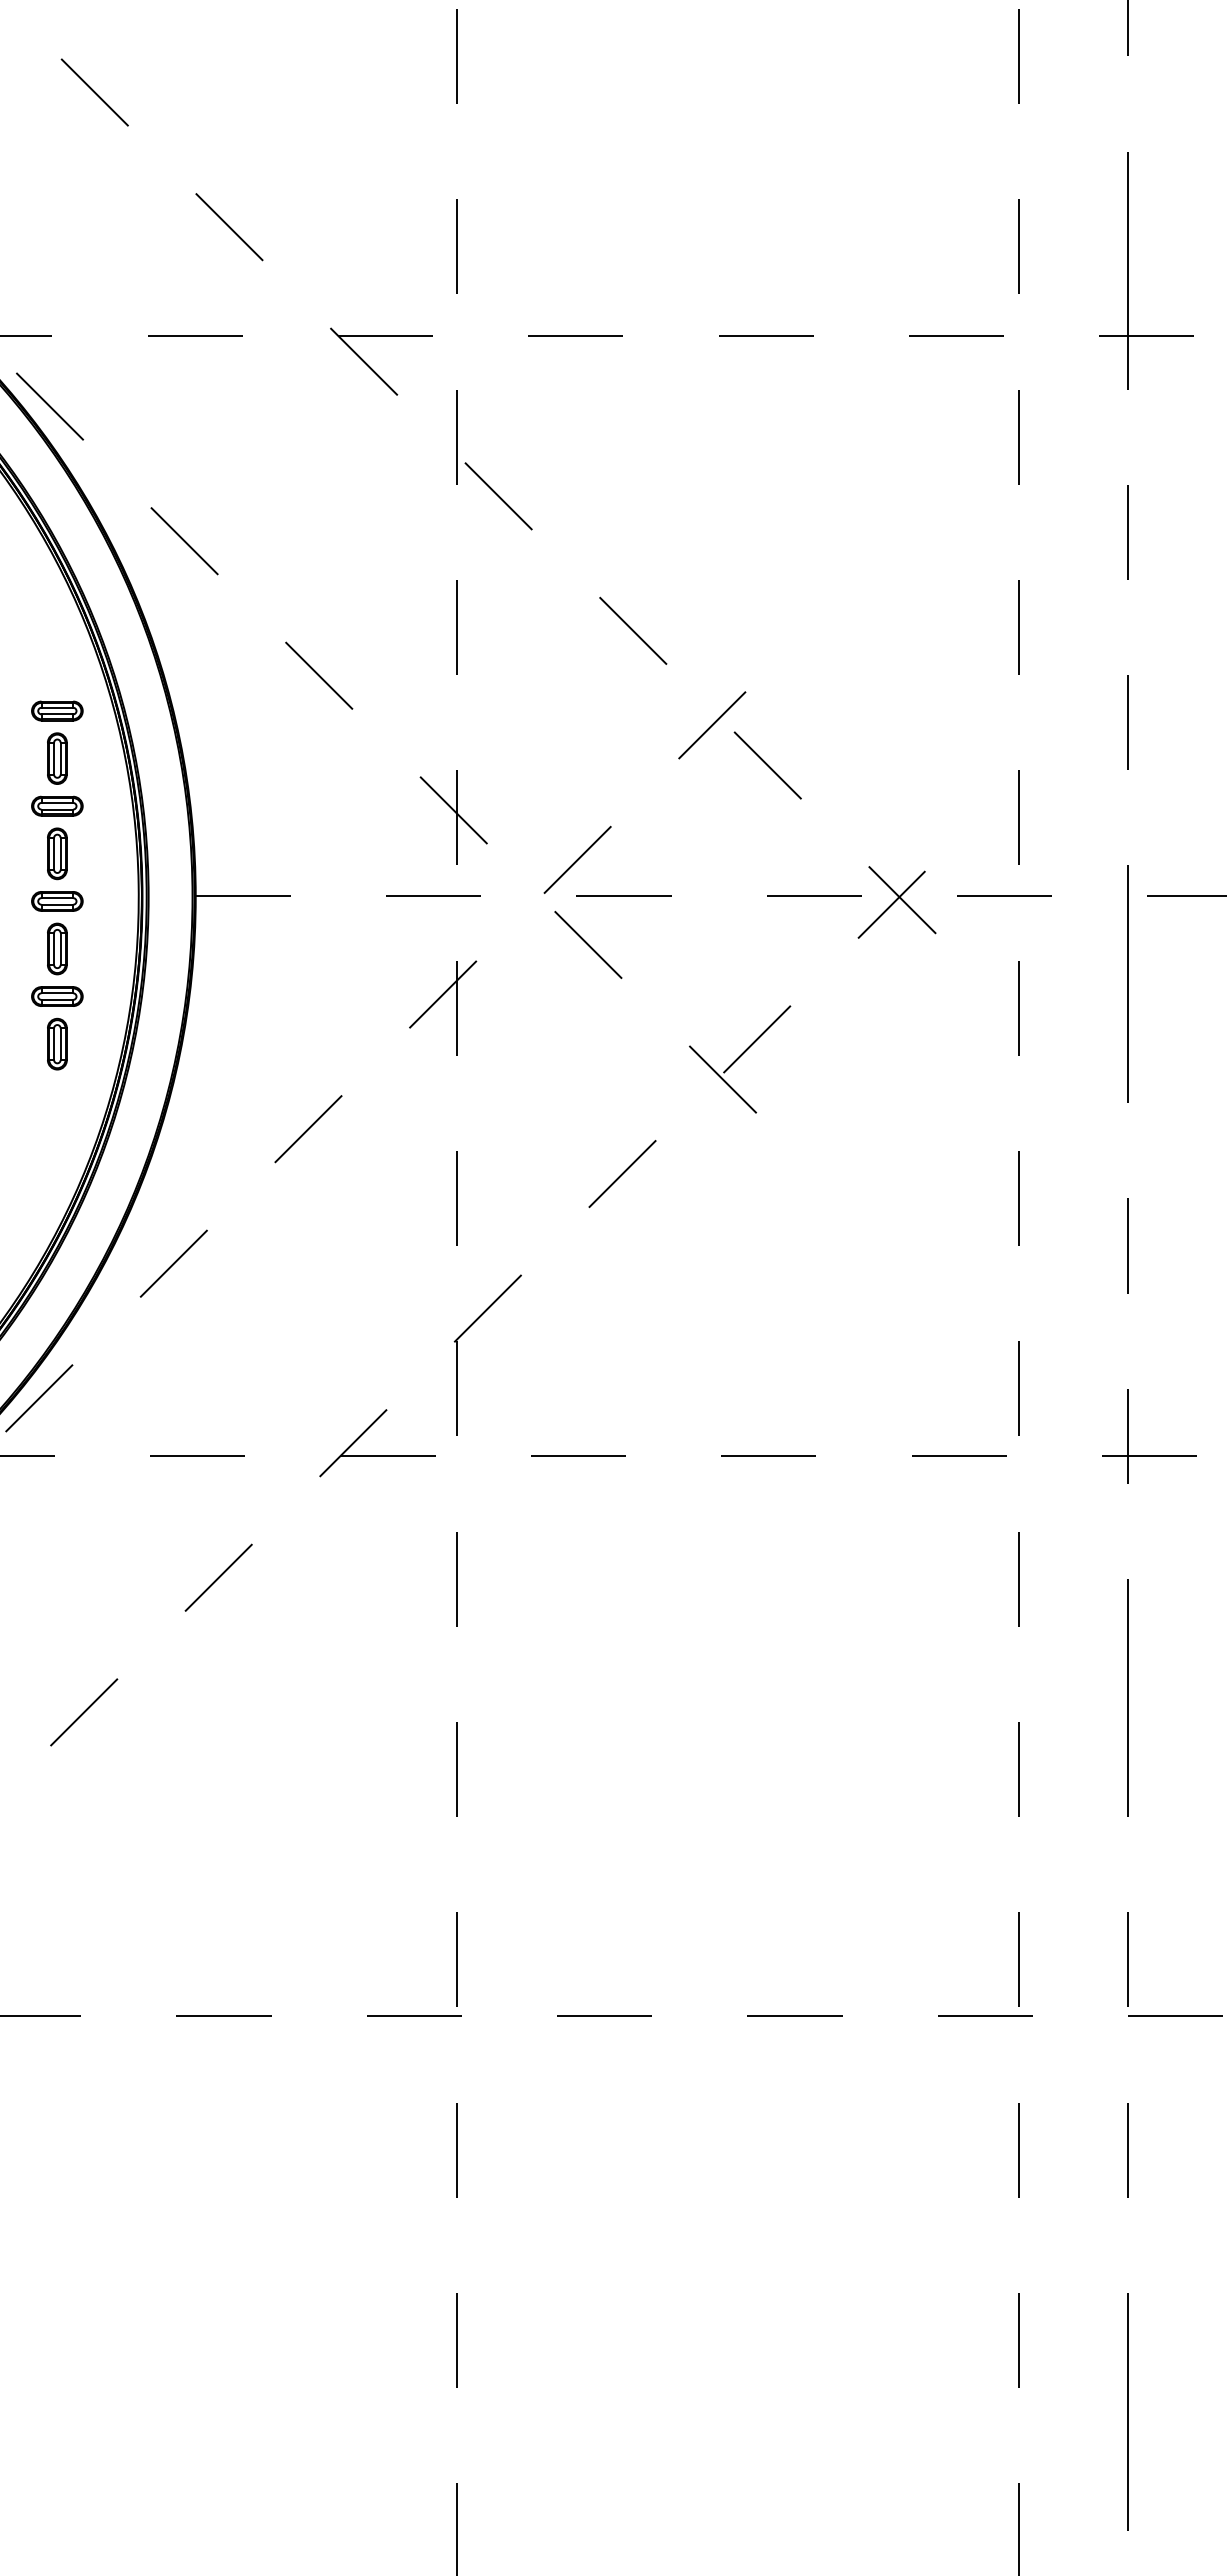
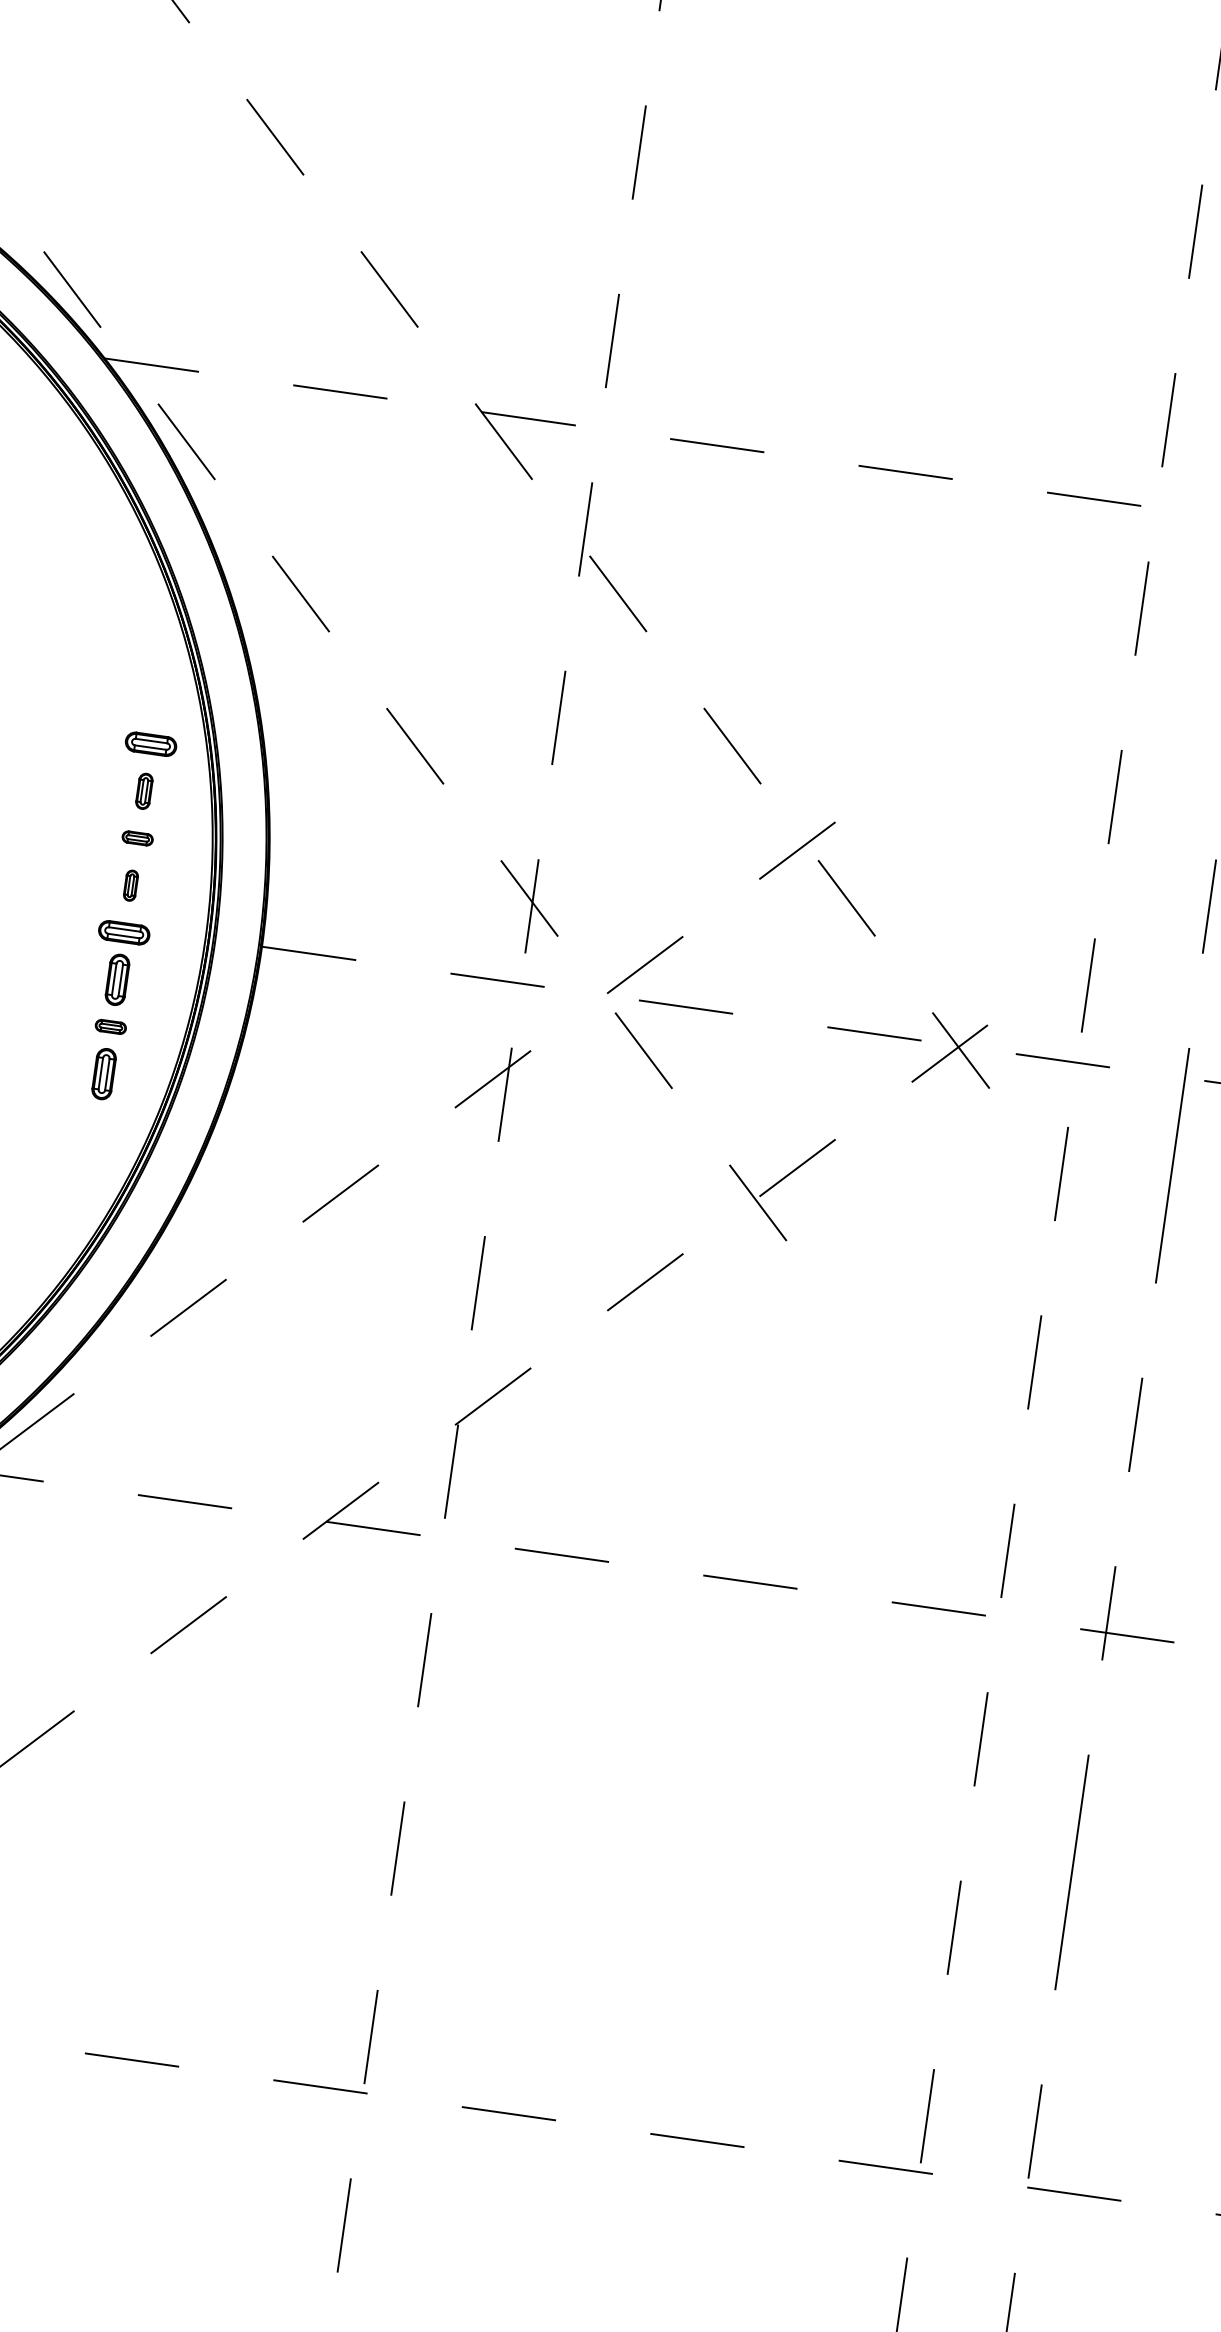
part: (57, 758) -> (144, 791), size x0.7
part: (57, 805) -> (137, 837), size x0.6
part: (57, 853) -> (131, 885), size x0.6
part: (57, 996) -> (110, 1026), size x0.6

